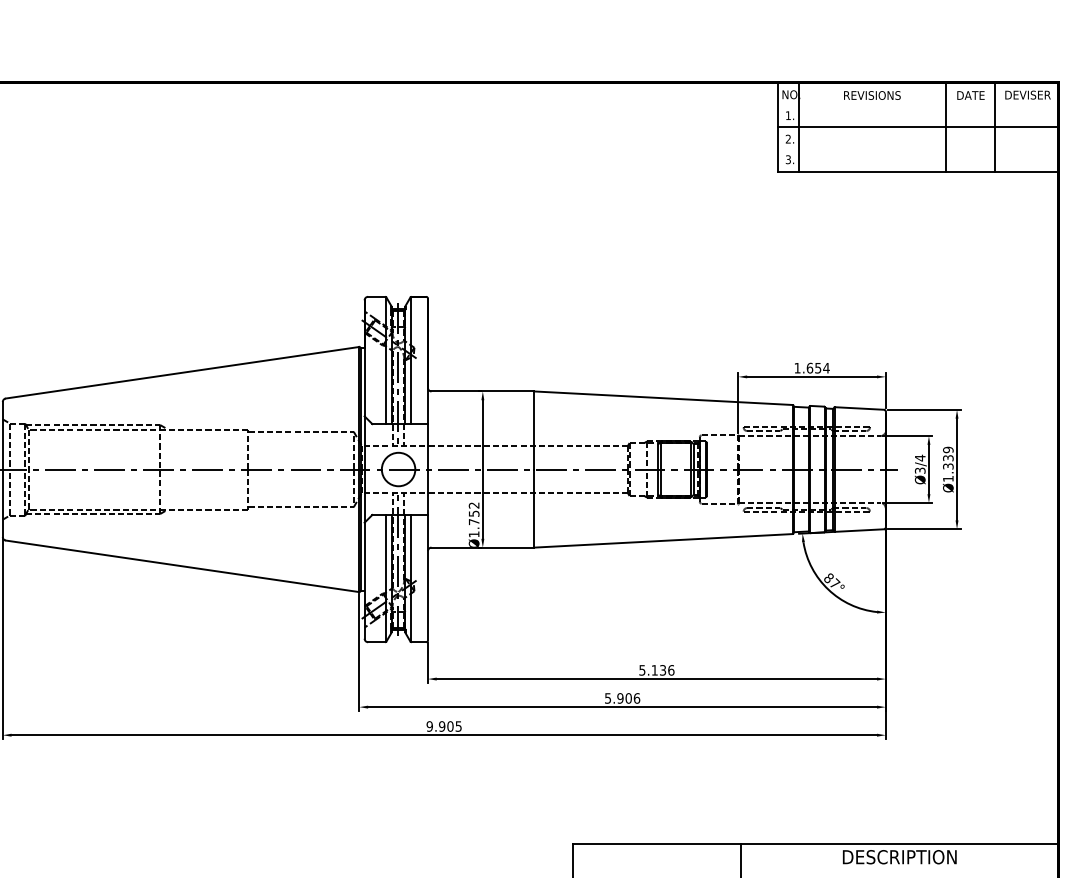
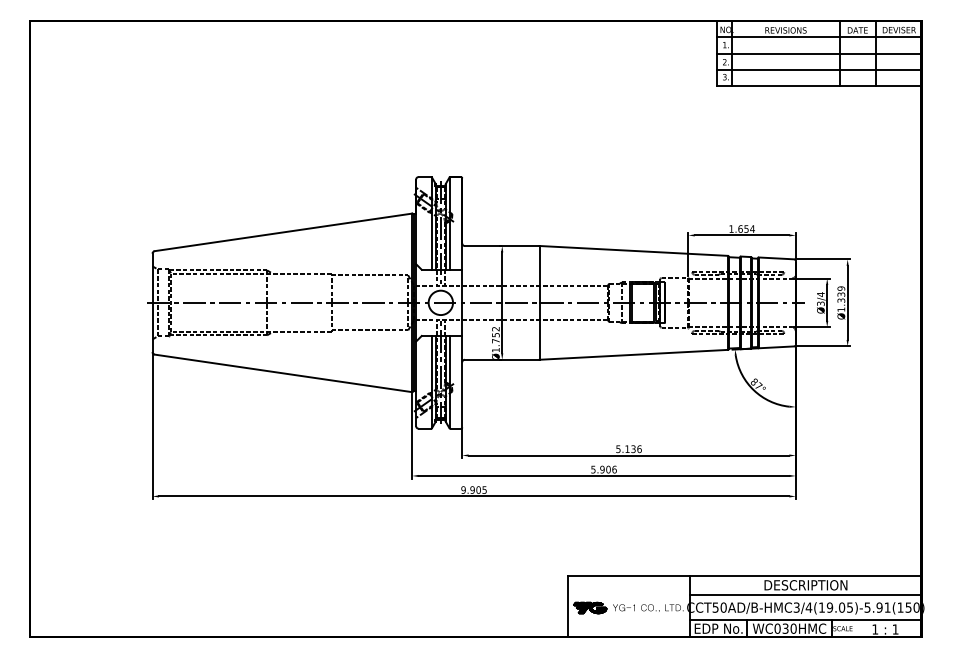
line: (918, 105) -> (819, 37), added
line: (918, 150) -> (819, 70), added
line: (899, 869) -> (805, 594), added

